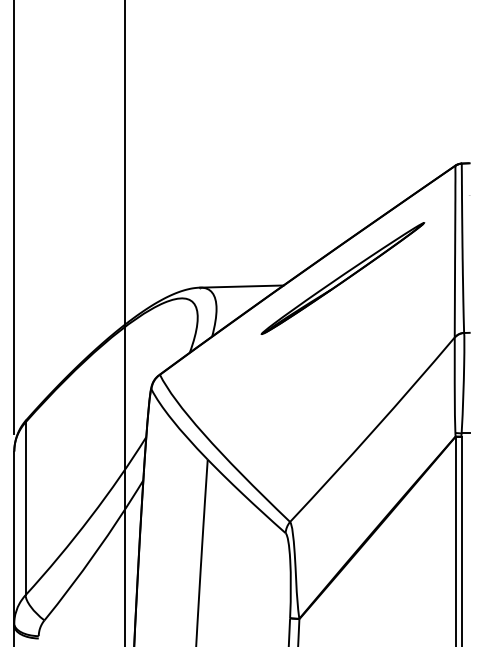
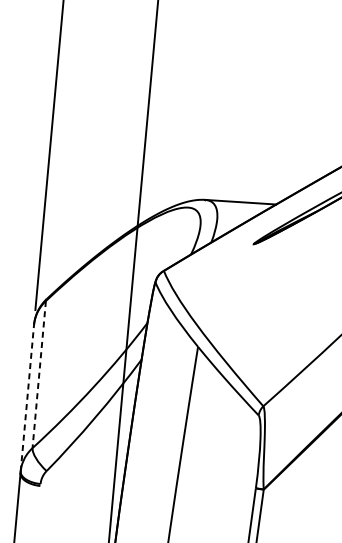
line: (25, 509) -> (39, 375), solid -> dashed
line: (14, 537) -> (27, 398), solid -> dashed

